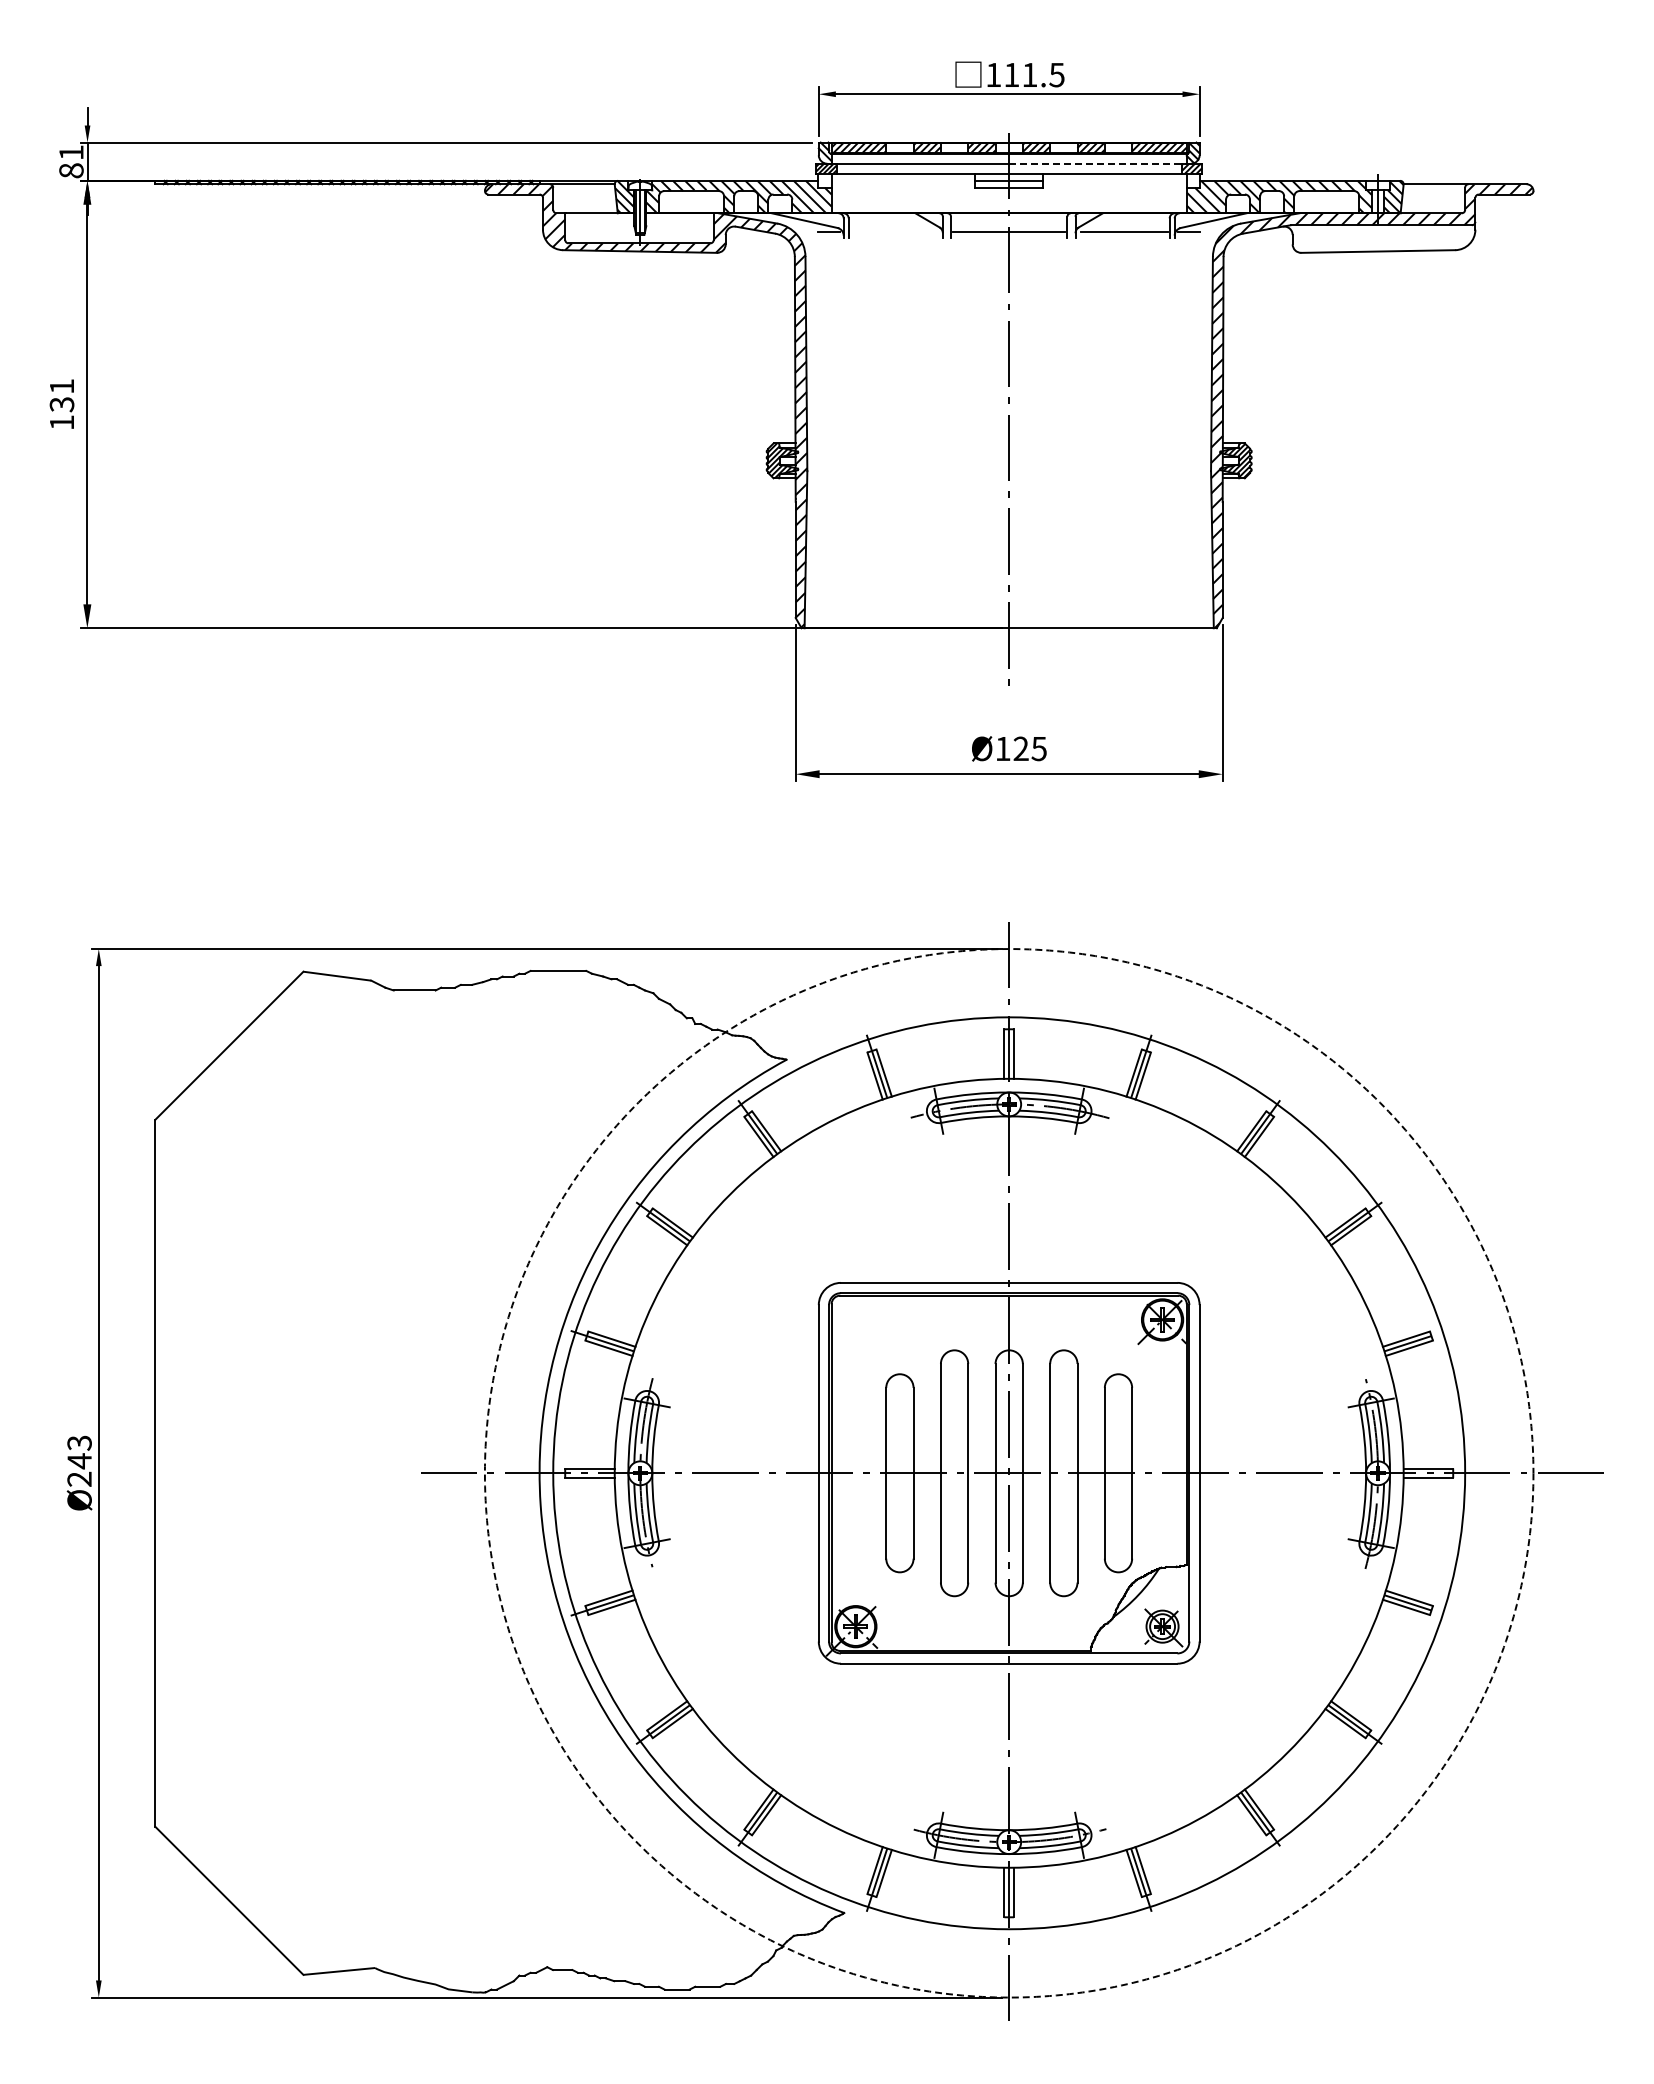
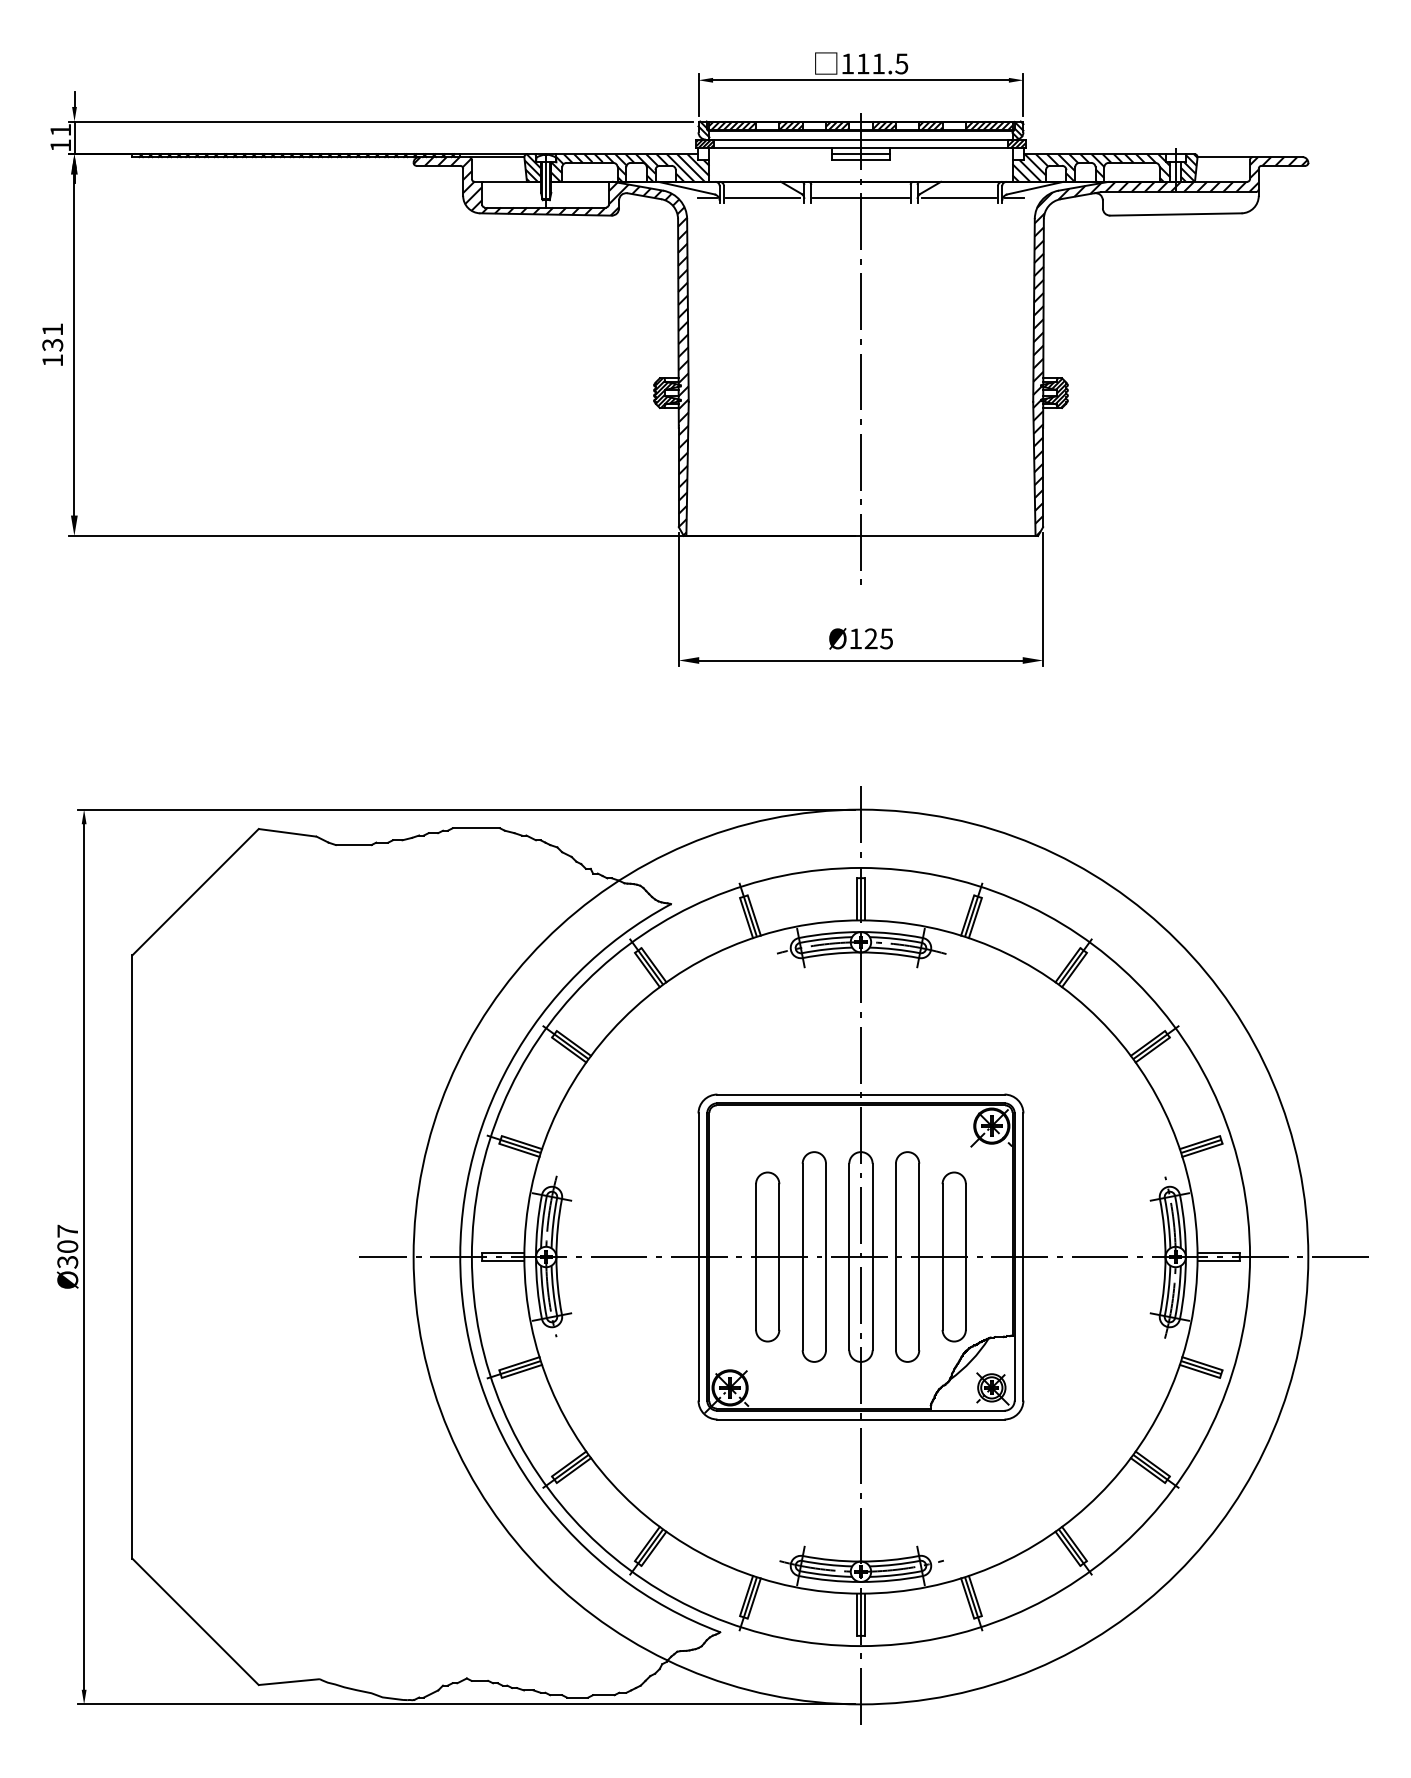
line: (1100, 163) -> (938, 139), dashed -> solid
text: (71, 170) -> (60, 145), 81 -> 11
line: (893, 232) -> (762, 198), added
text: (79, 1461) -> (67, 1246), Ø243 -> Ø307
circle: (1008, 1473) -> (860, 1257), dashed -> solid

